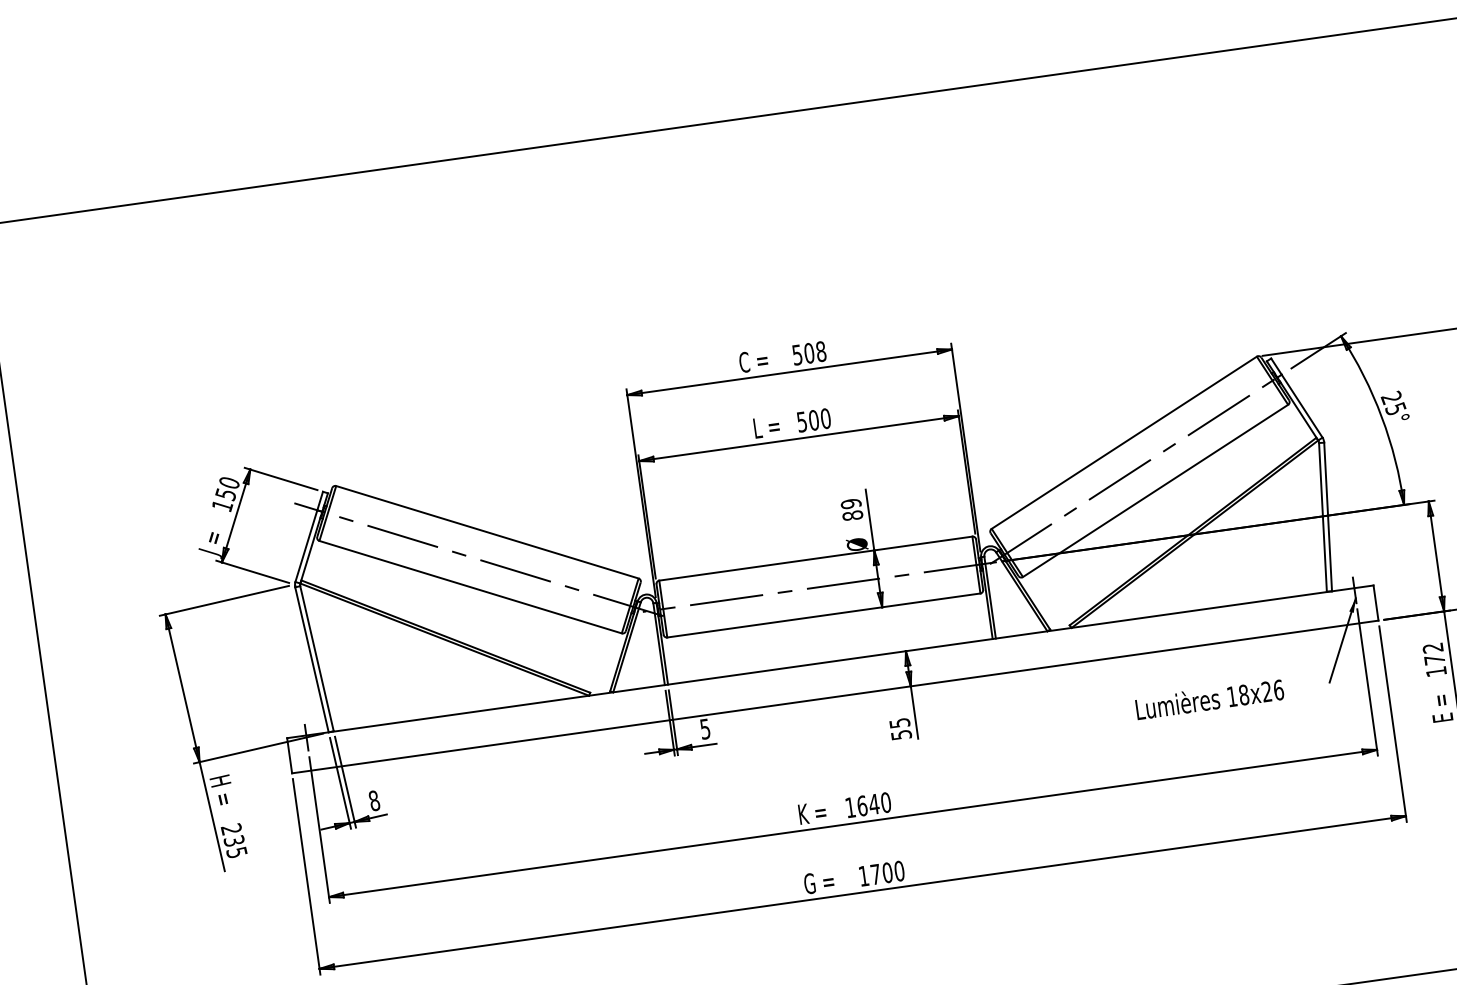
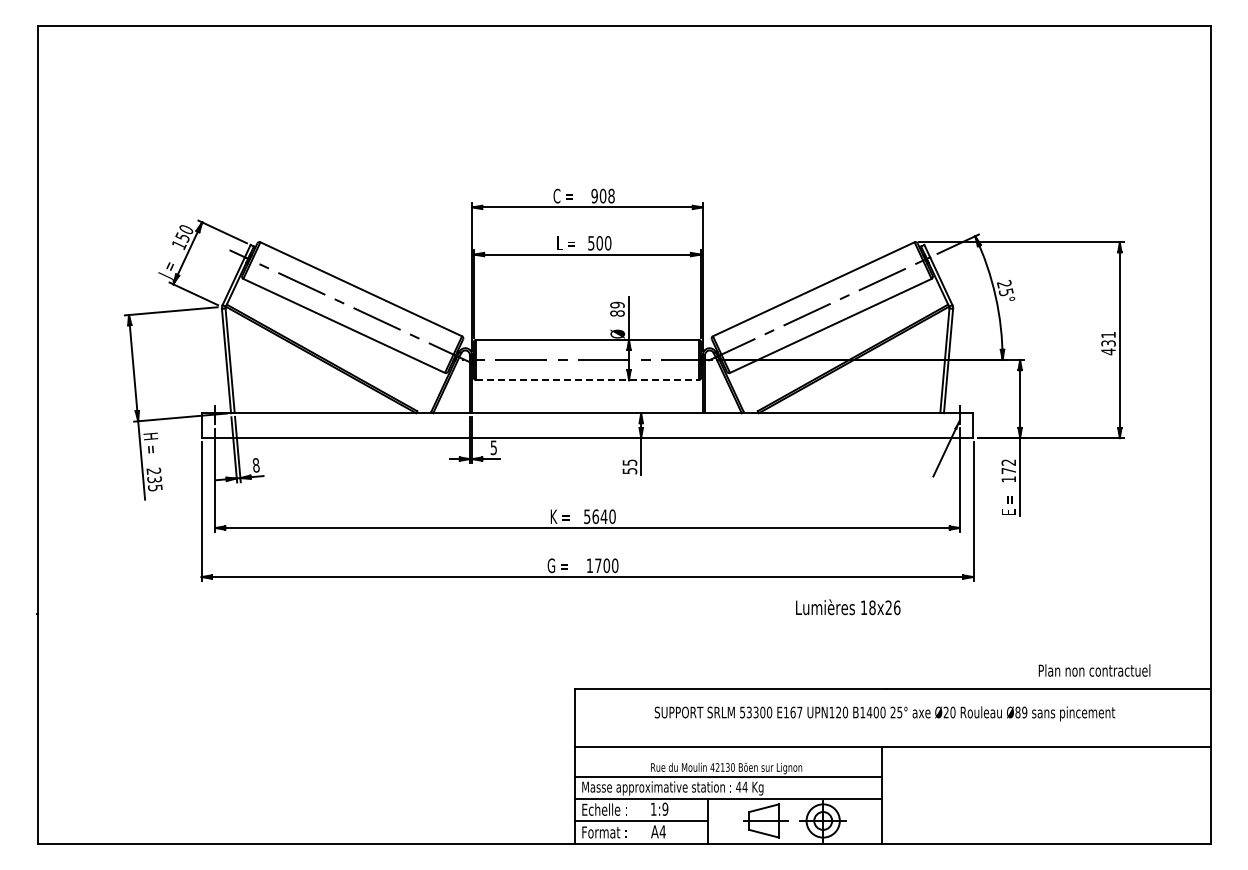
text: (797, 354) -> (594, 195), 508 -> 908
line: (825, 615) -> (588, 380), solid -> dashed
text: (1210, 699) -> (848, 607), moved
text: (850, 807) -> (587, 516), 1640 -> 5640

